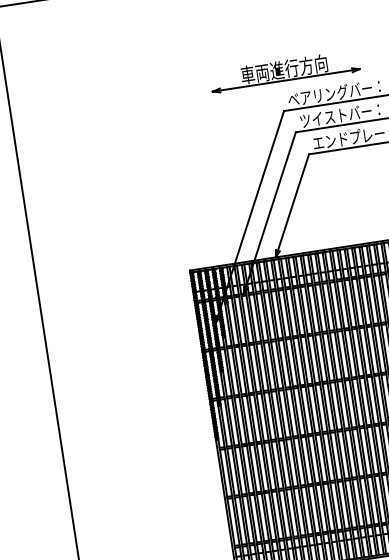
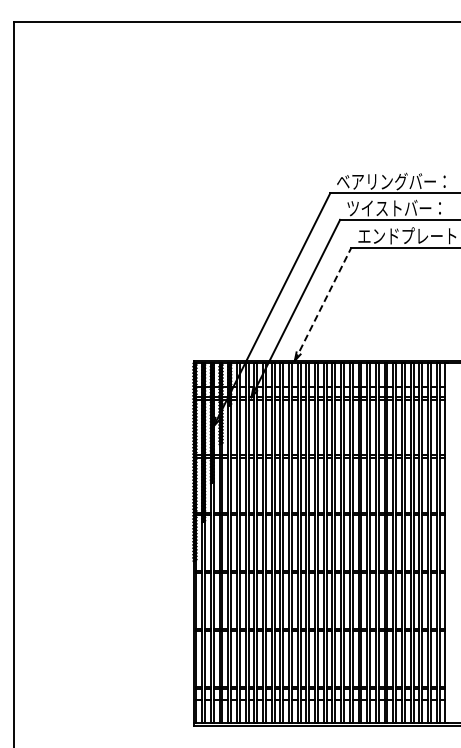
part: (285, 71) -> (338, 147), removed
line: (292, 205) -> (323, 303), solid -> dashed

